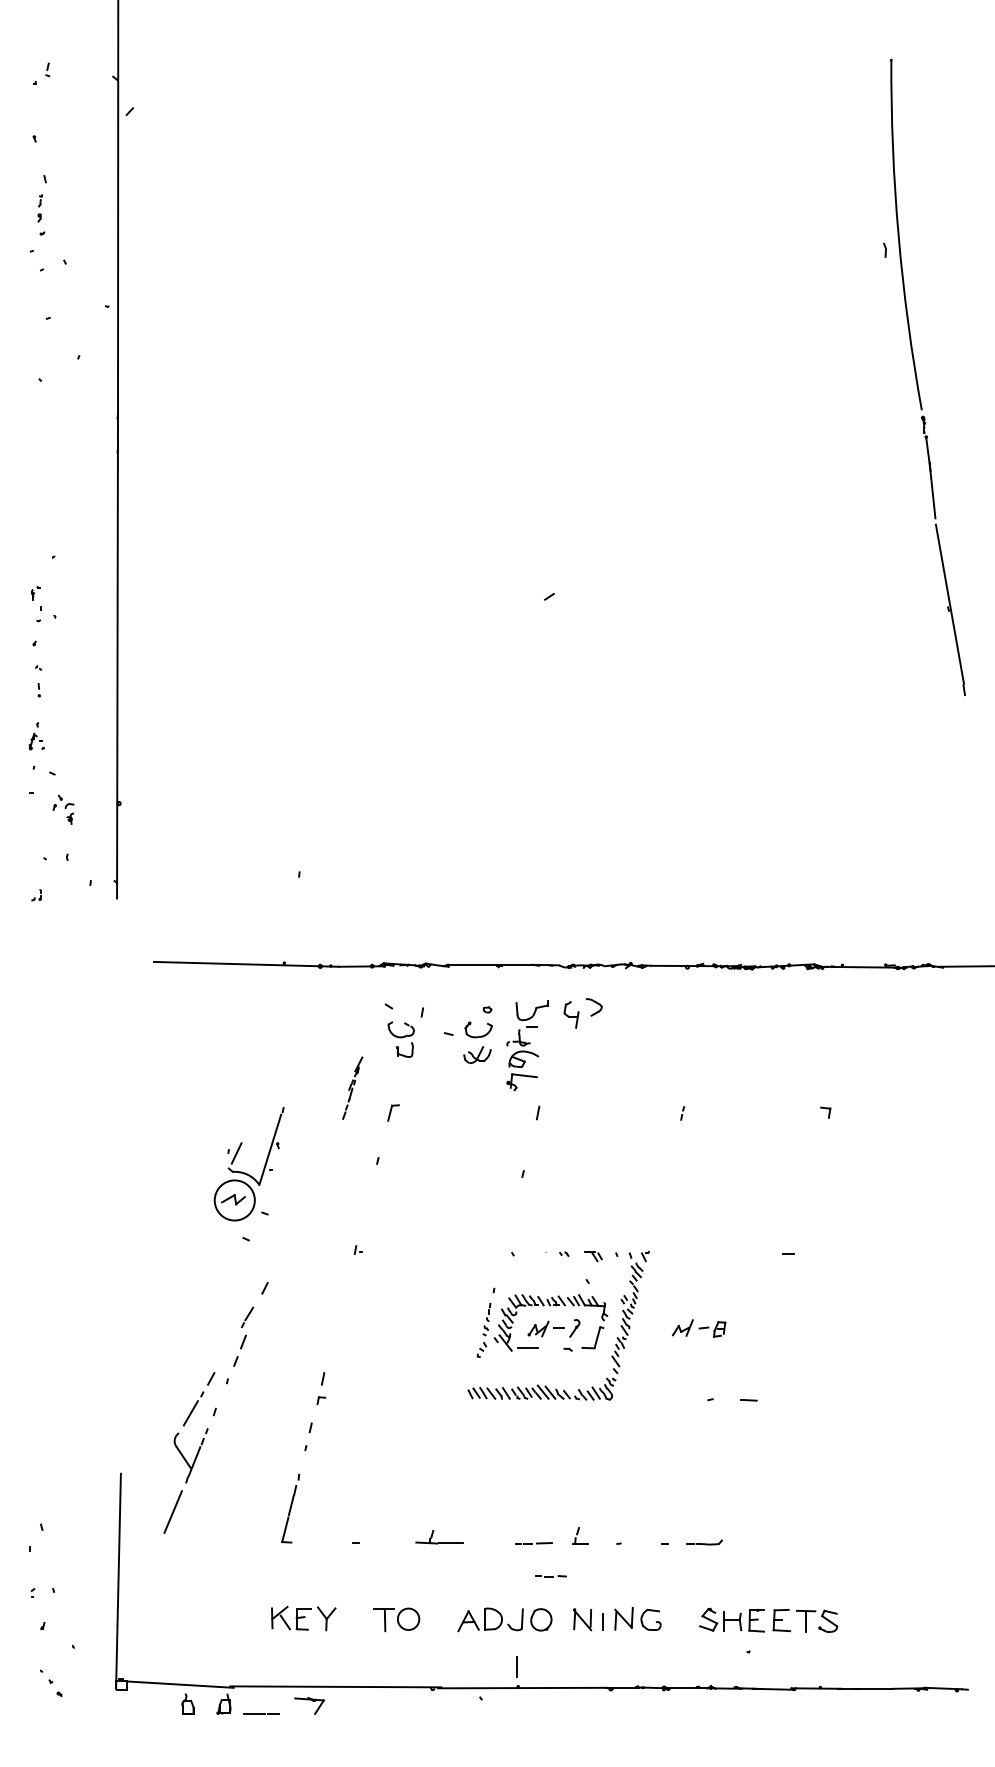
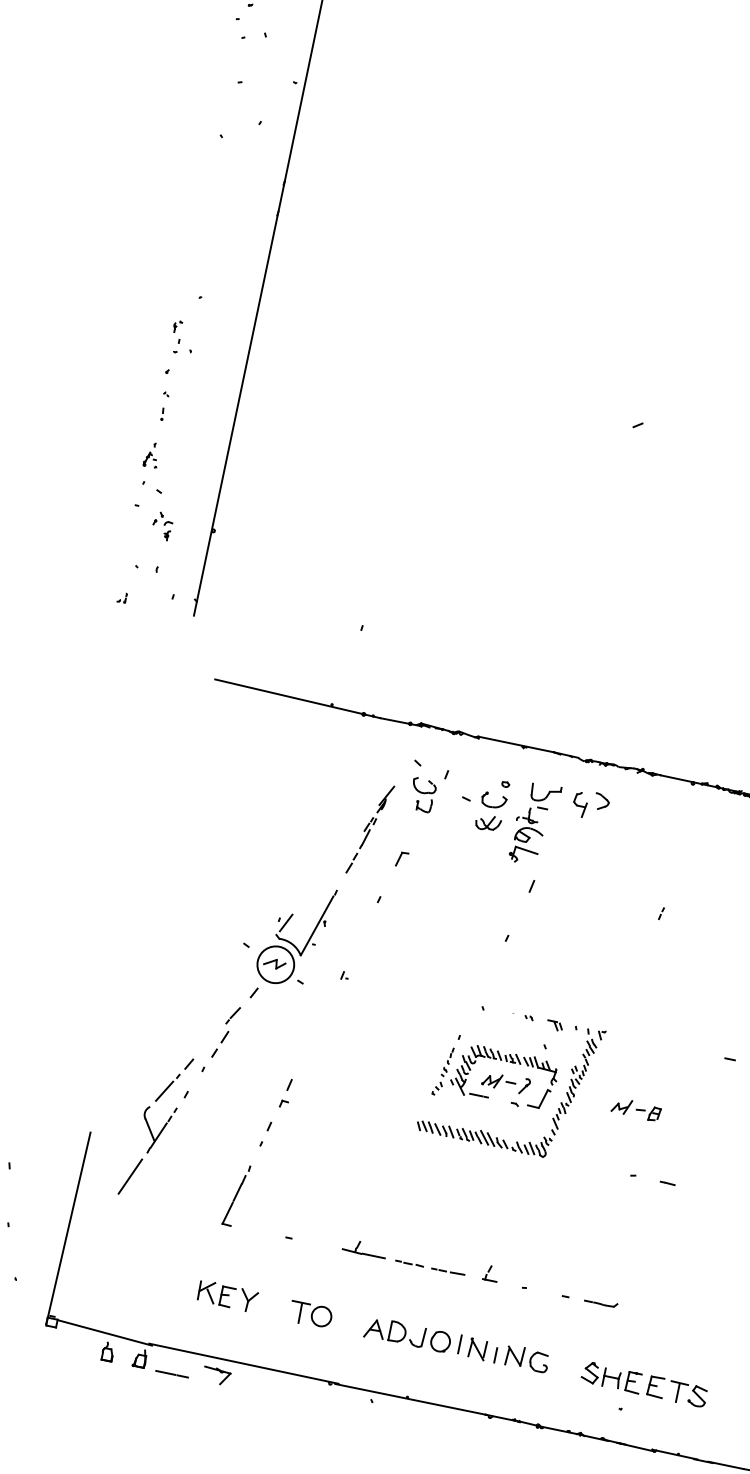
part: (352, 1088) -> (369, 829), size x1.67
part: (245, 1172) -> (290, 941), moved
line: (550, 1576) -> (409, 1263), moved
line: (516, 1666) -> (460, 1343), moved

